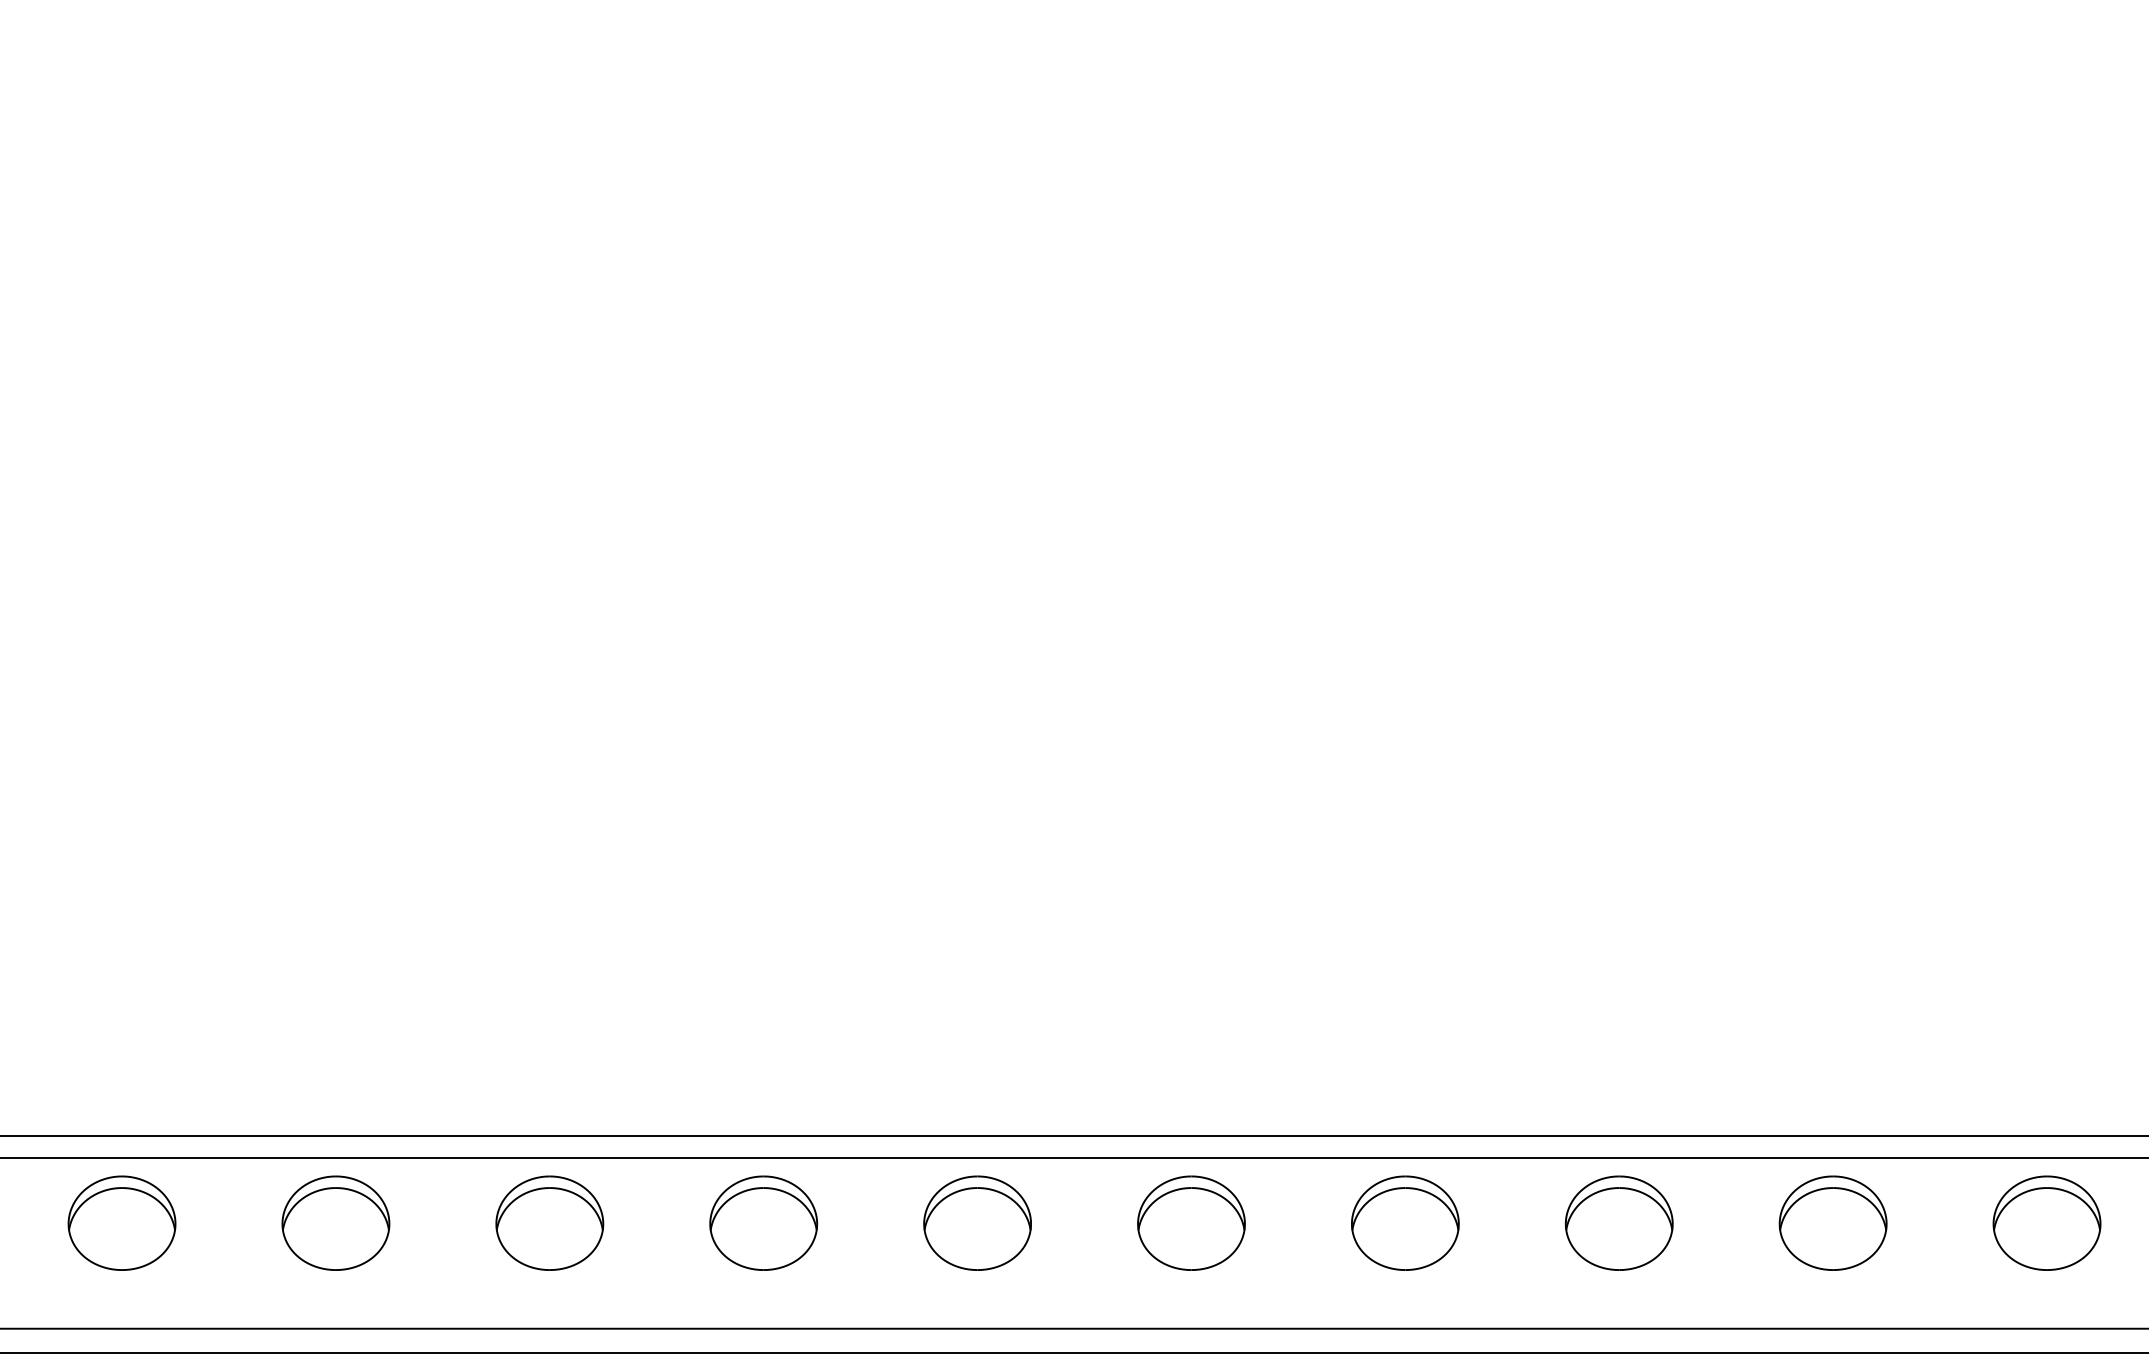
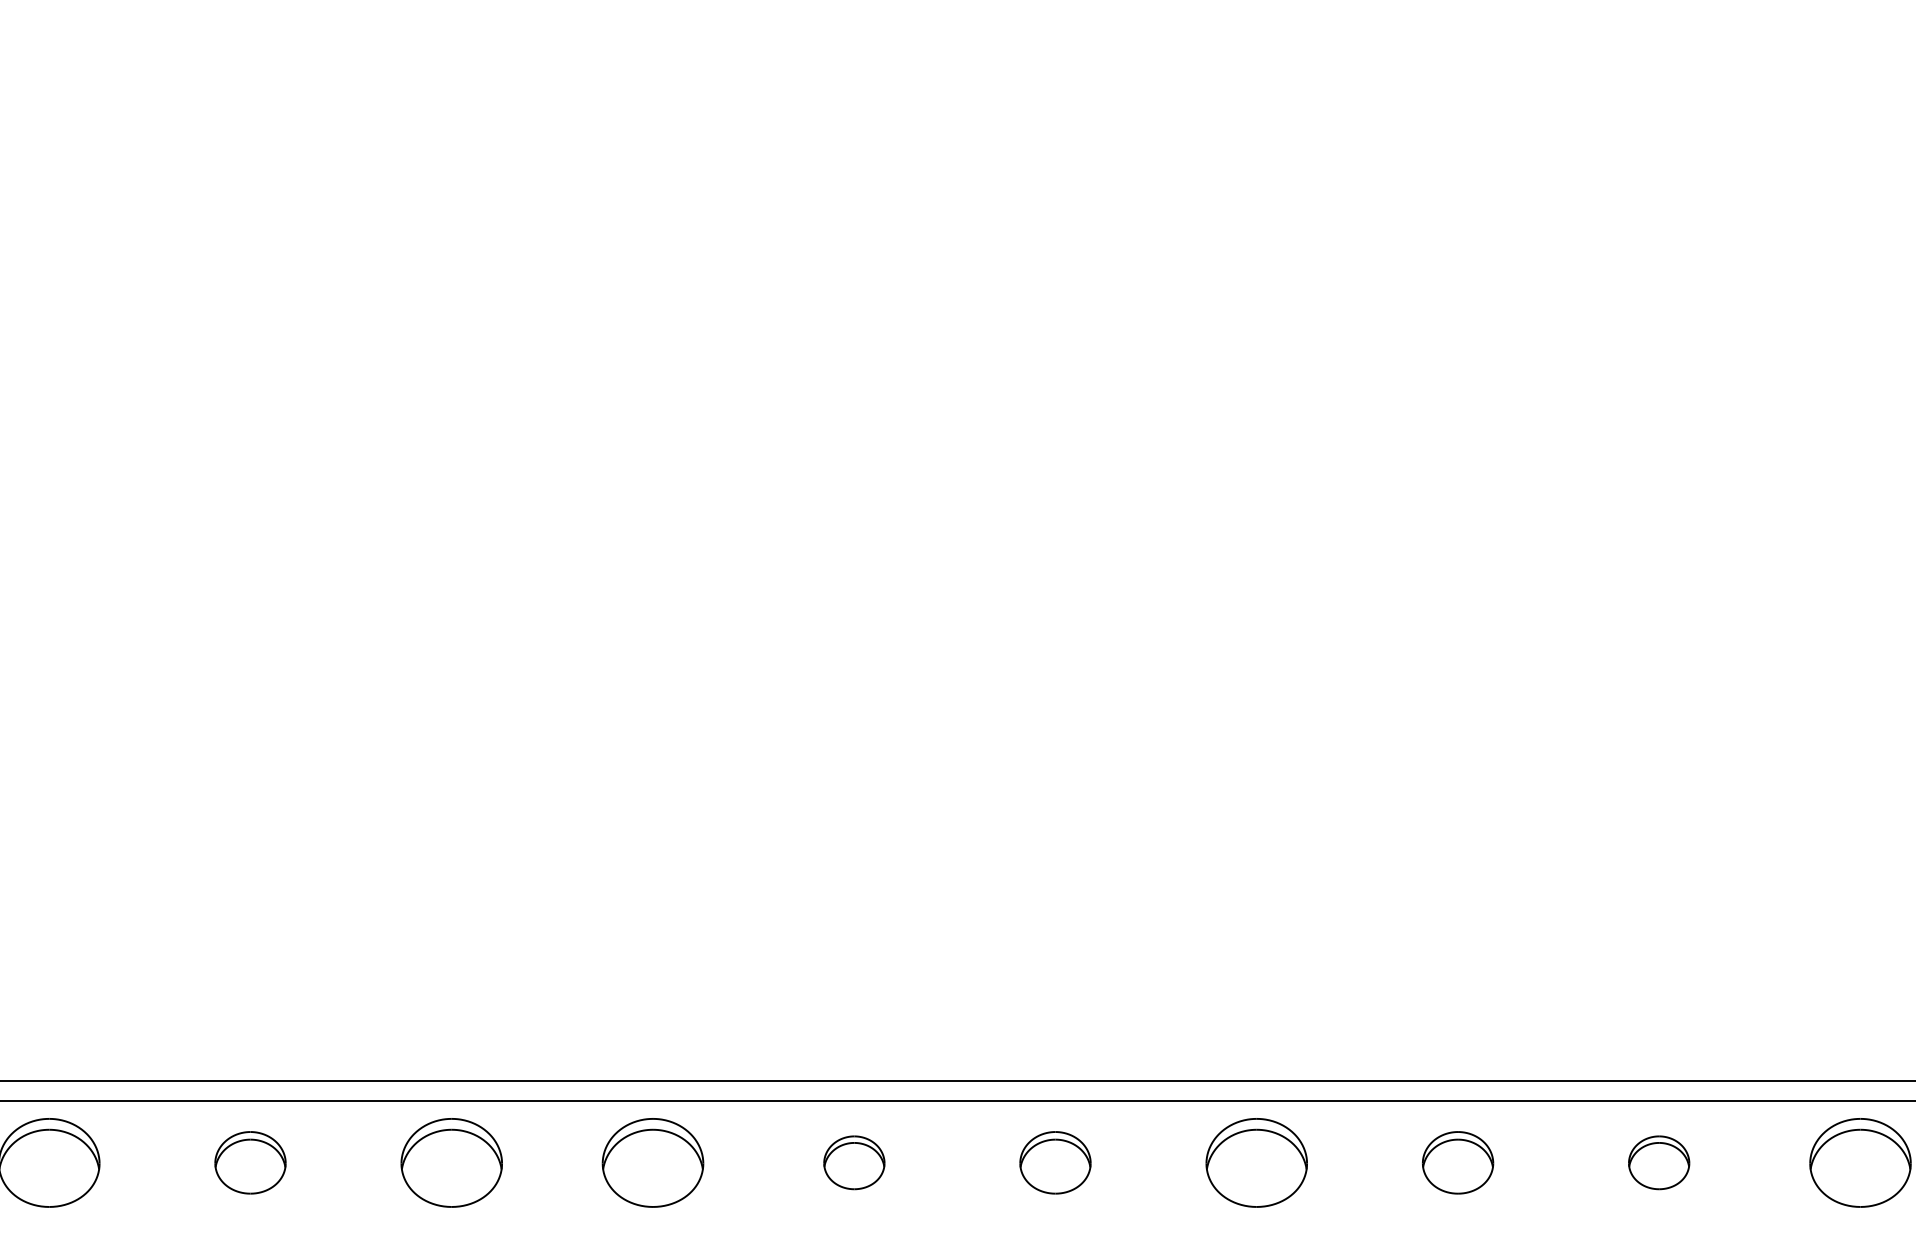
part: (121, 1222) -> (250, 1162), size x0.7
part: (763, 1222) -> (854, 1162), size x0.6
part: (977, 1222) -> (1055, 1162), size x0.7
part: (1405, 1222) -> (1458, 1162), size x0.7
part: (1618, 1222) -> (1658, 1162), size x0.6

